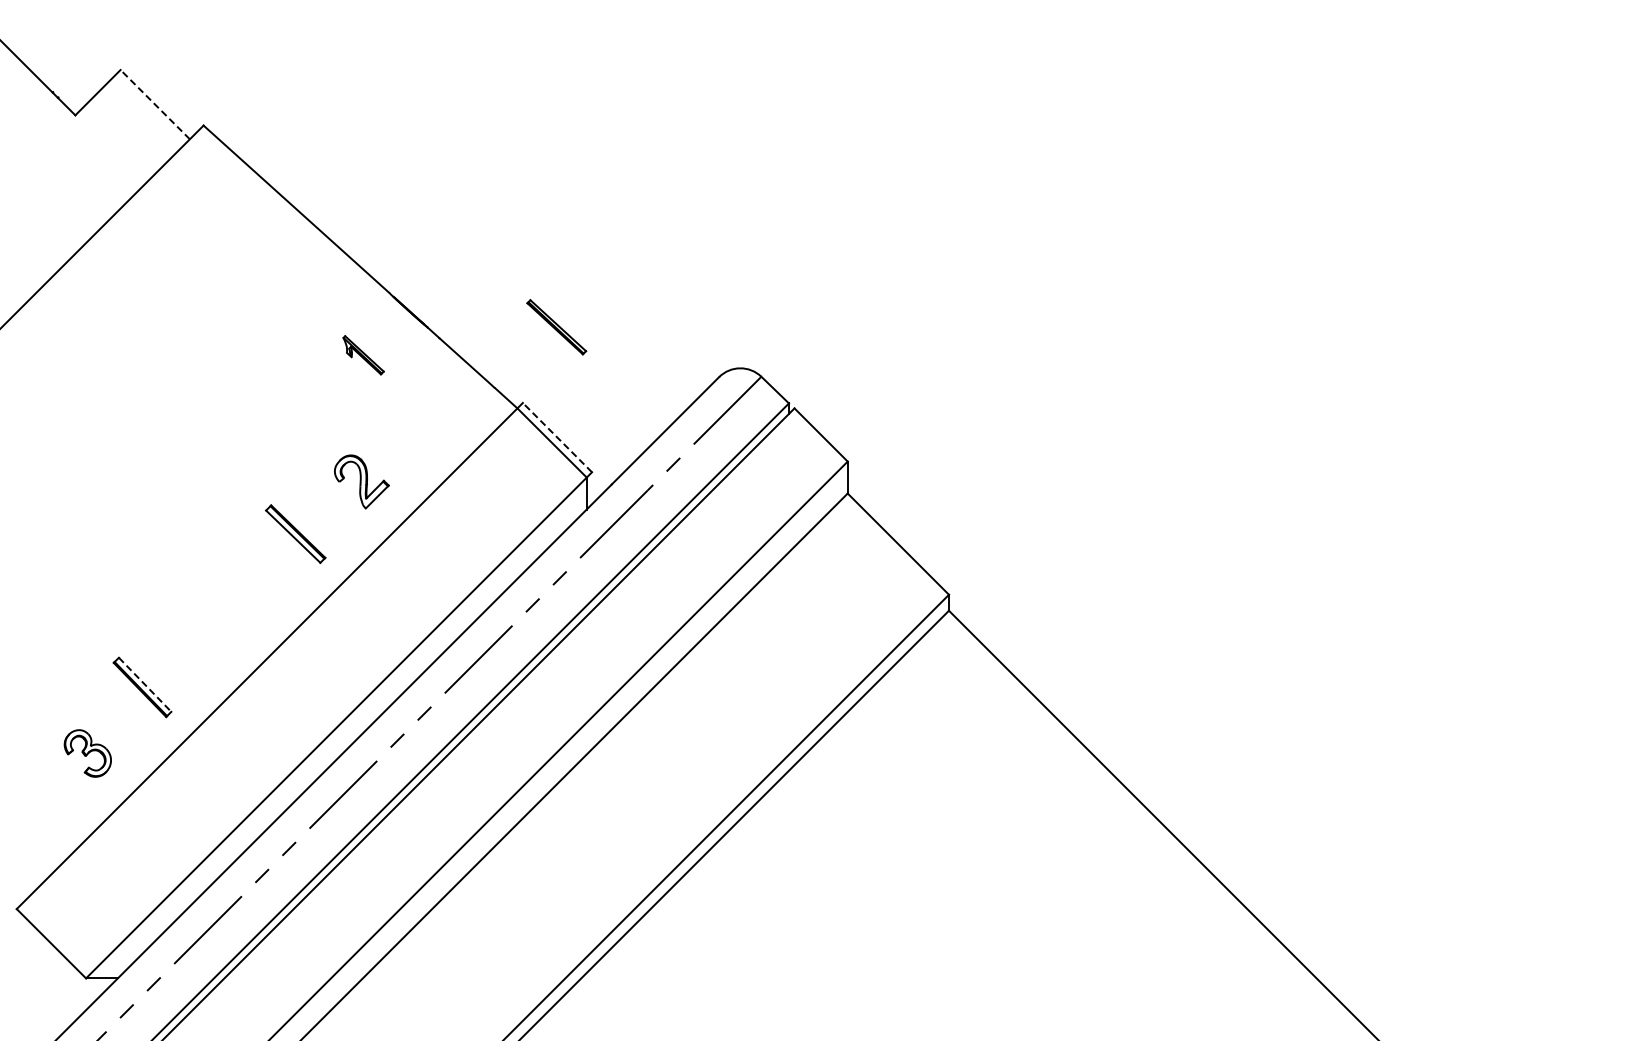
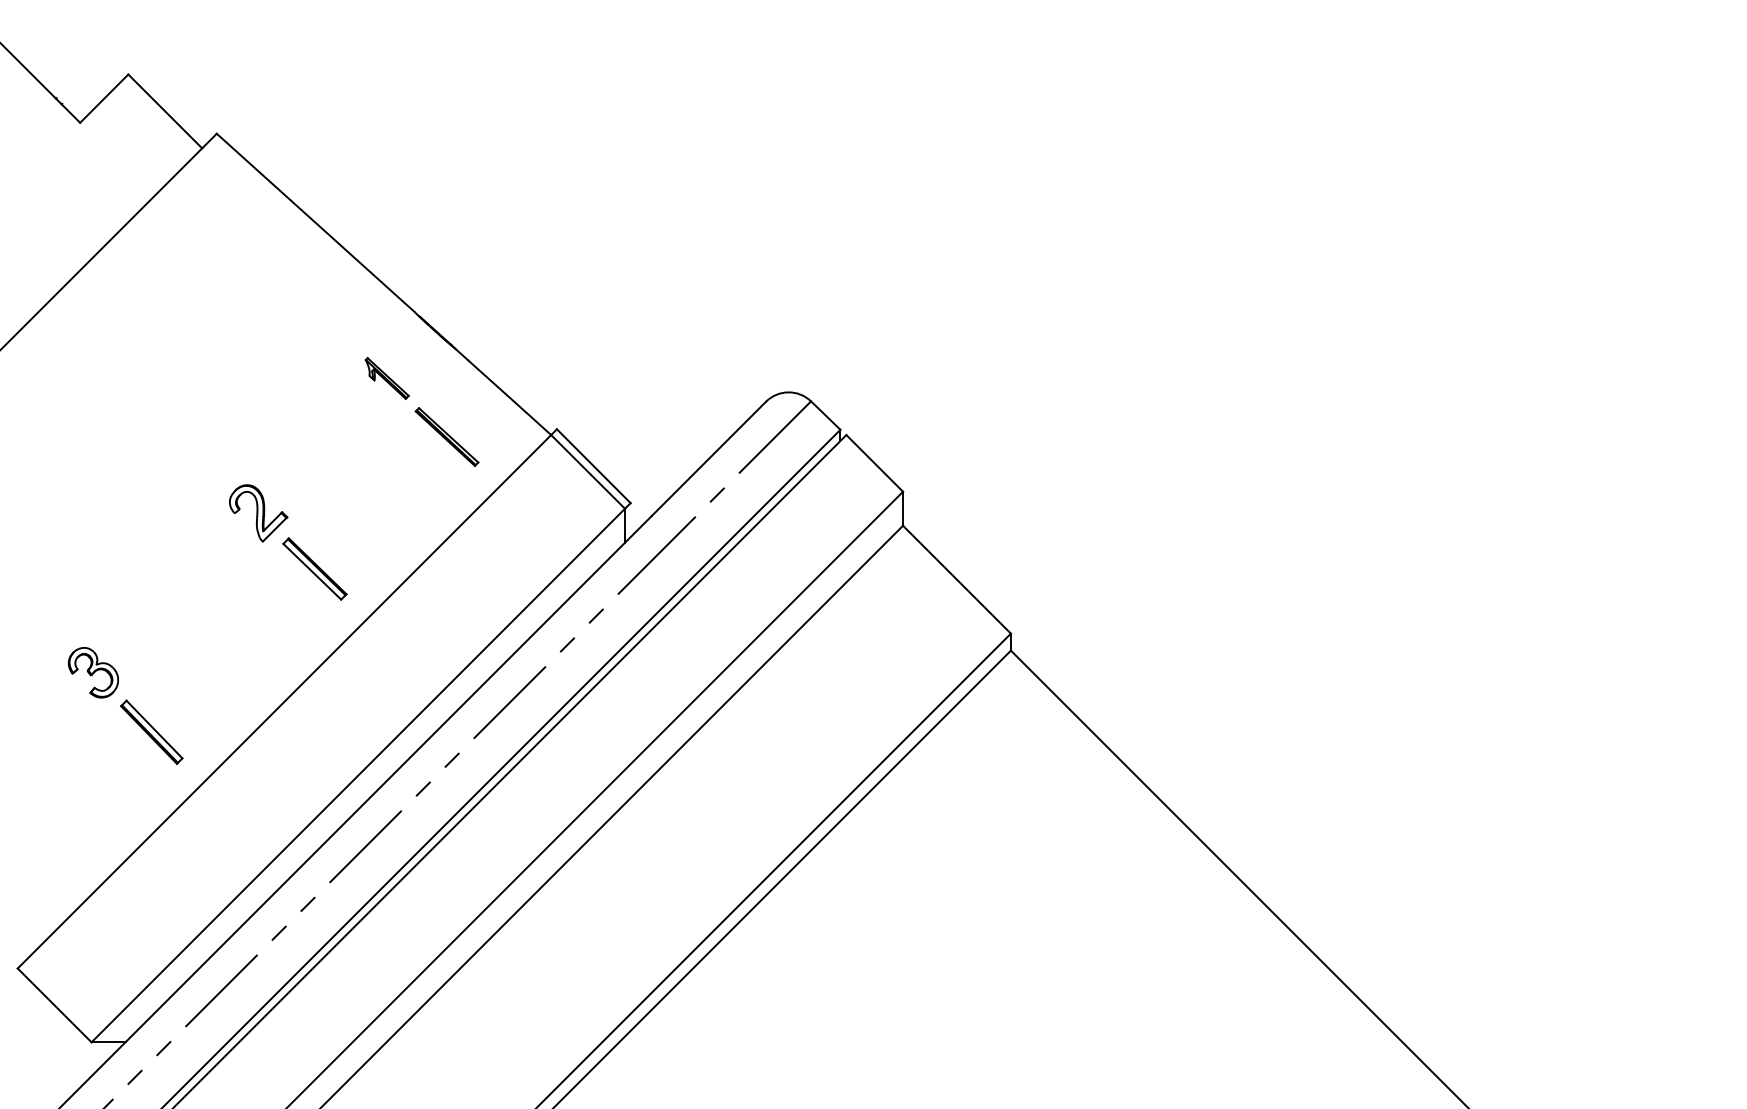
line: (154, 104) -> (164, 111), dashed -> solid
part: (556, 327) -> (446, 437), moved
line: (557, 437) -> (593, 466), dashed -> solid
part: (361, 481) -> (258, 512), moved
line: (145, 684) -> (154, 729), dashed -> solid
part: (87, 753) -> (93, 672), moved

